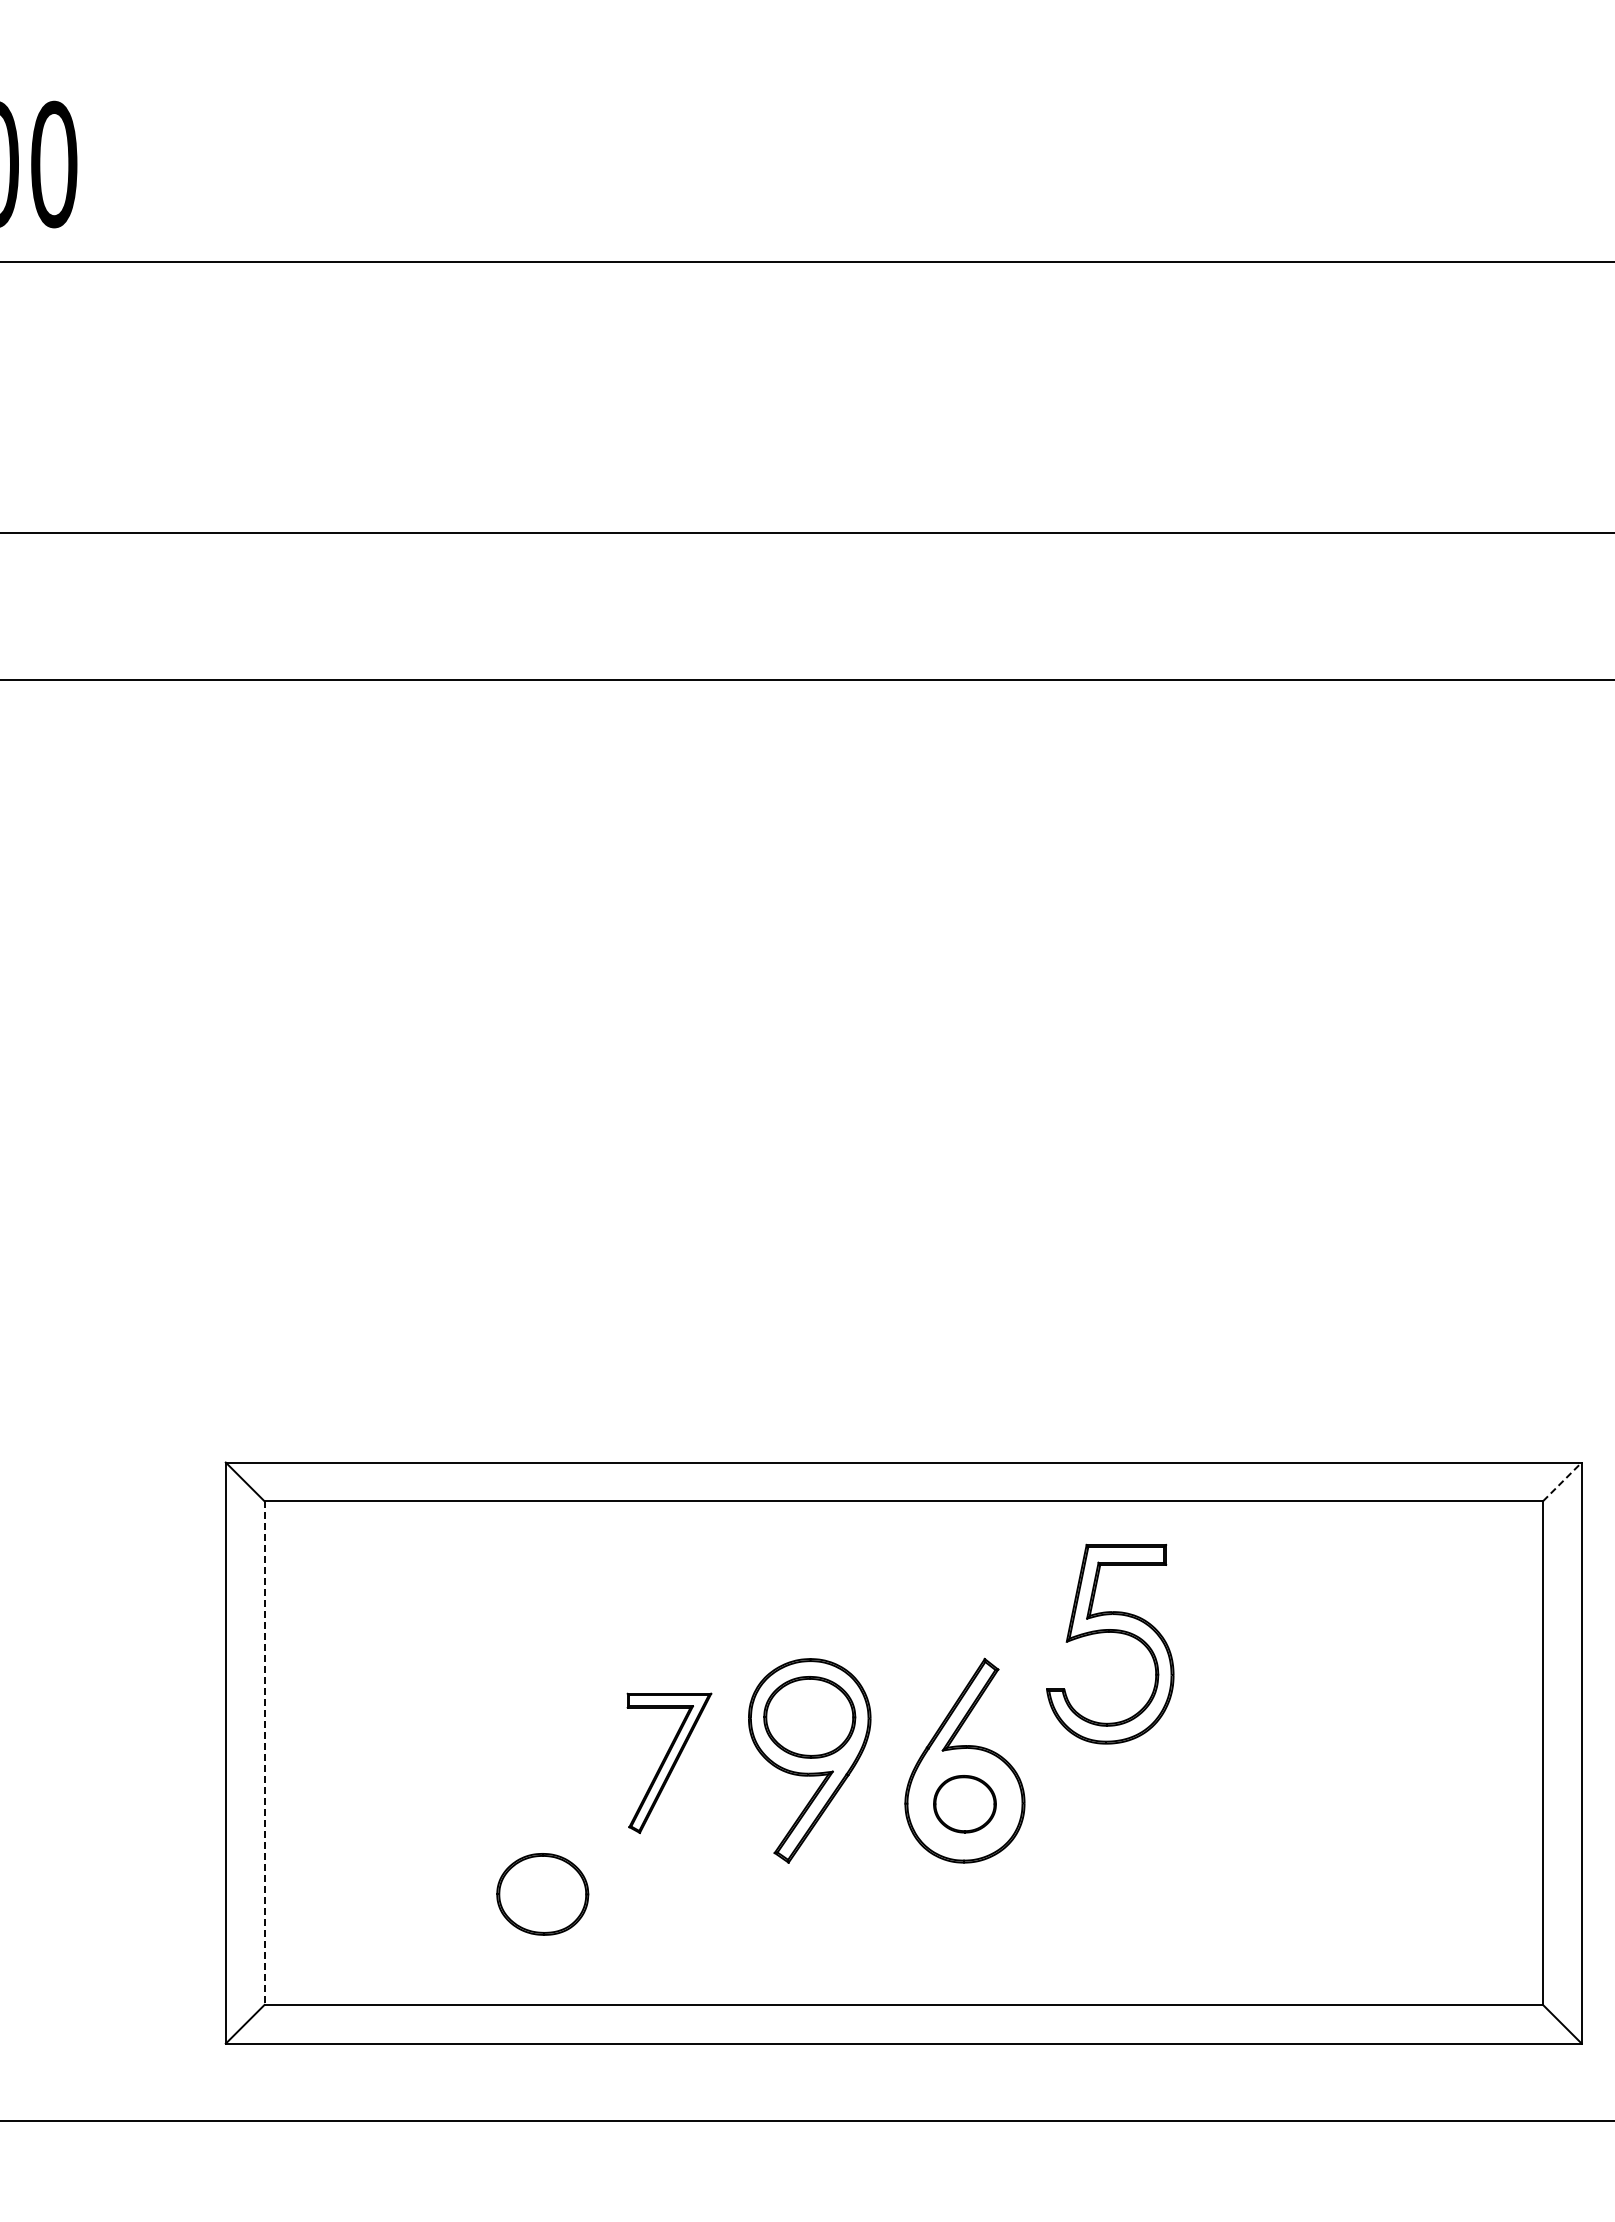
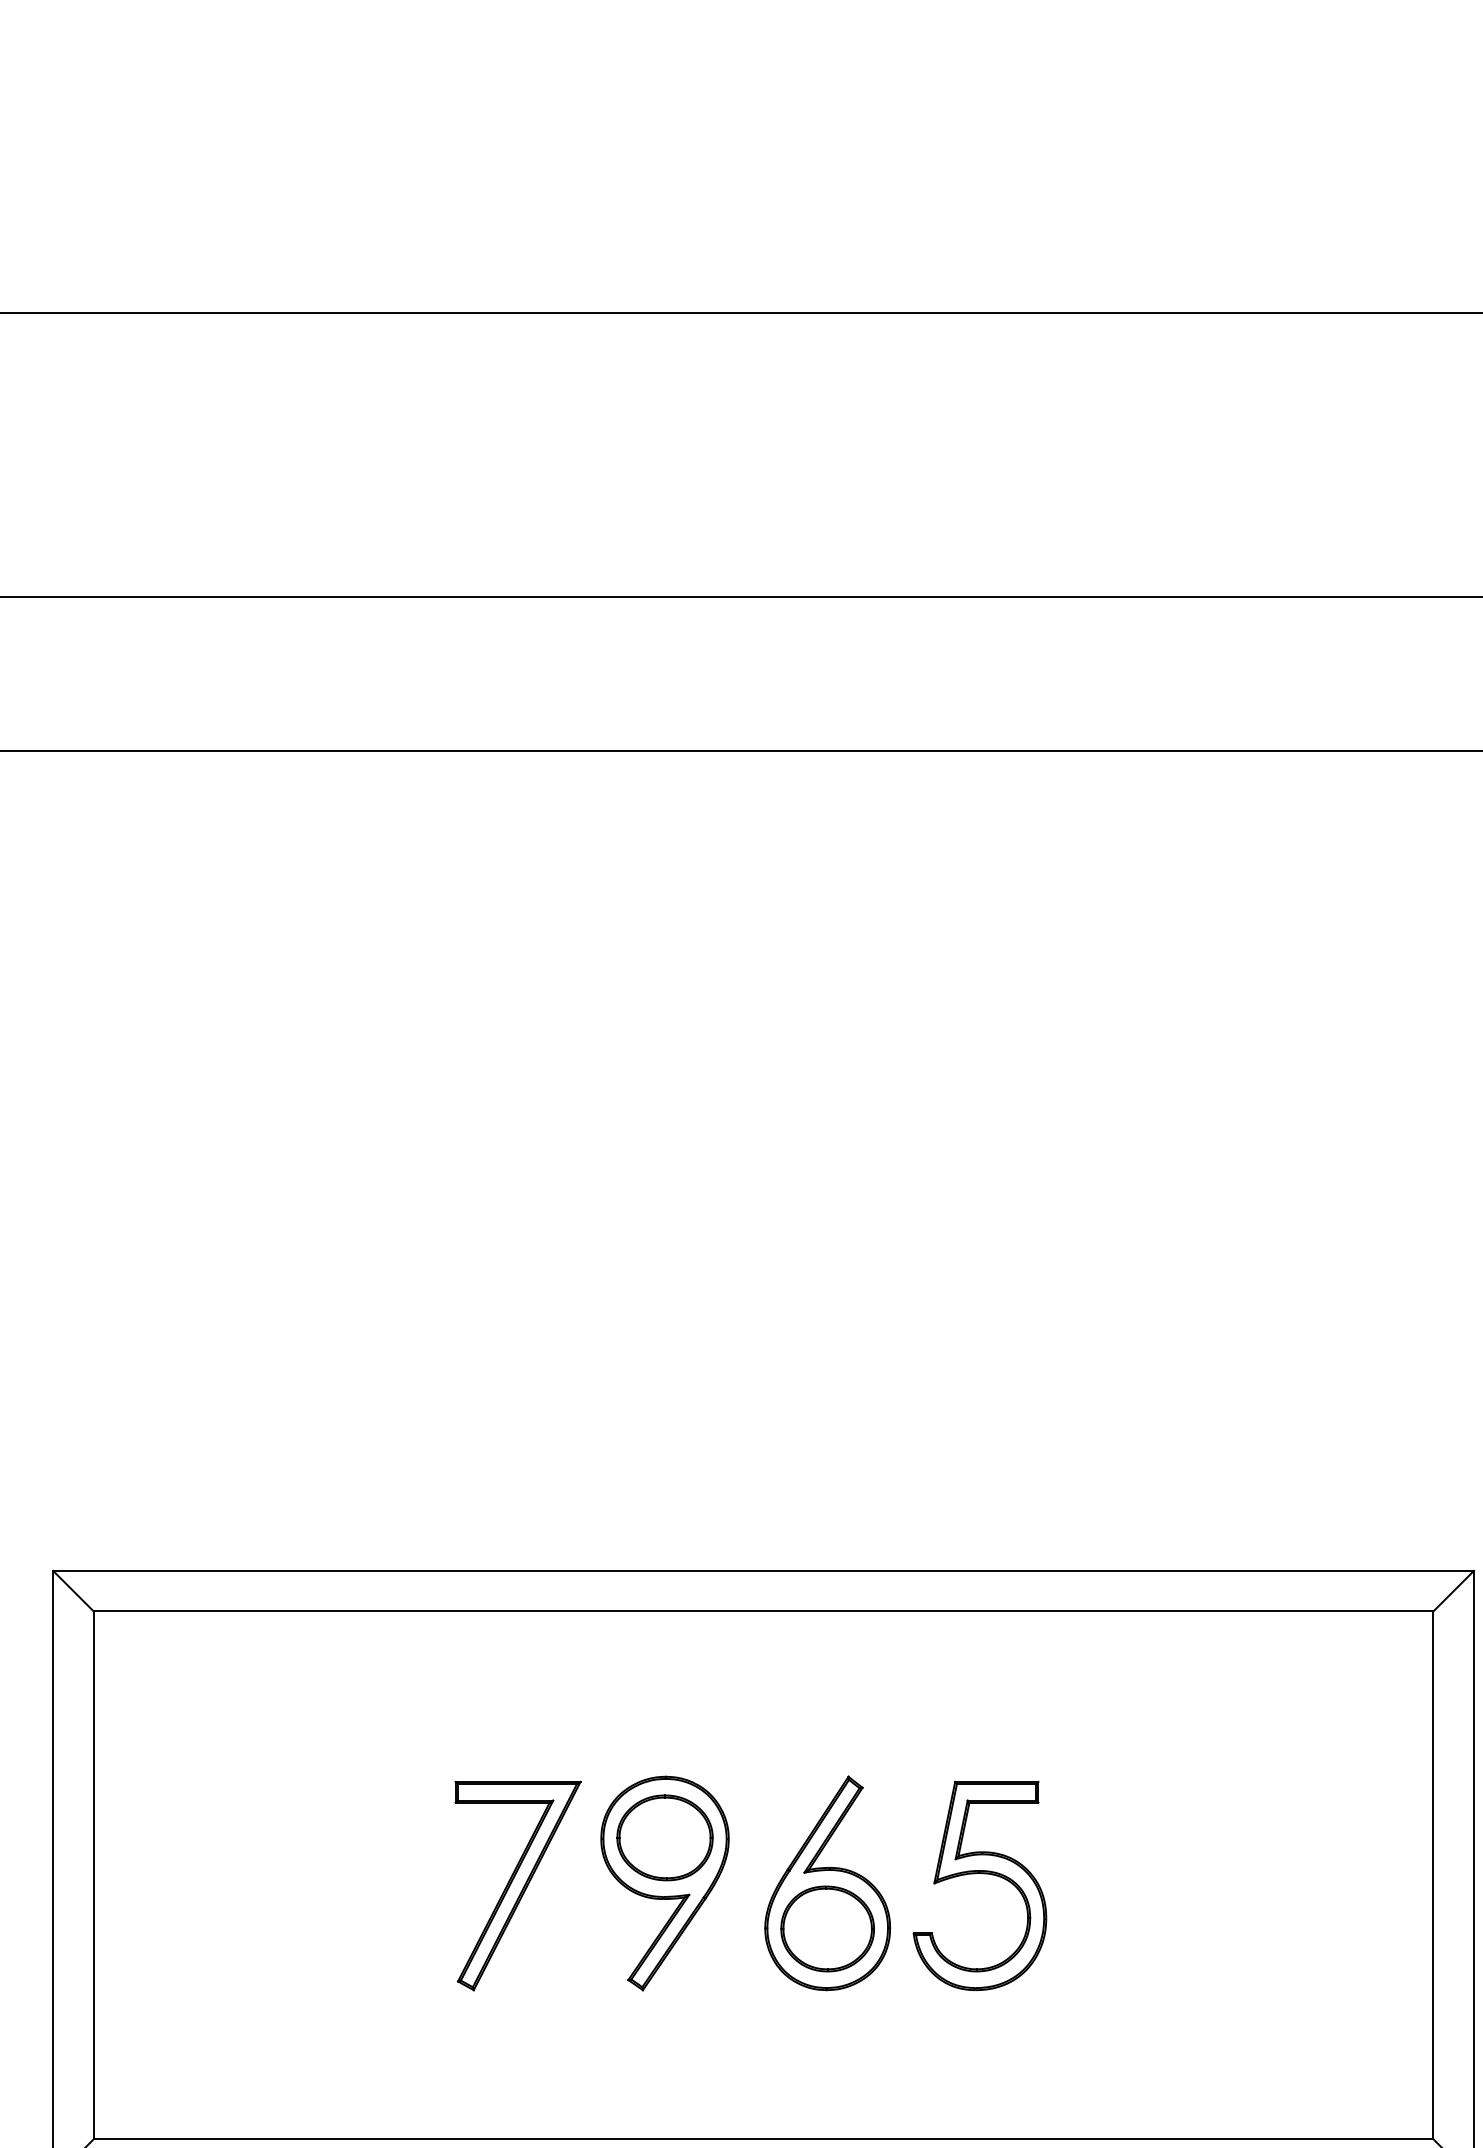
line: (1562, 1481) -> (1453, 1590), dashed -> solid
part: (1110, 1632) -> (980, 1873), moved
line: (264, 1753) -> (93, 1875), dashed -> solid
part: (669, 1763) -> (518, 1886), size x1.43
part: (964, 1803) -> (827, 1928), size x1.43
part: (542, 1894) -> (385, 2023), removed

